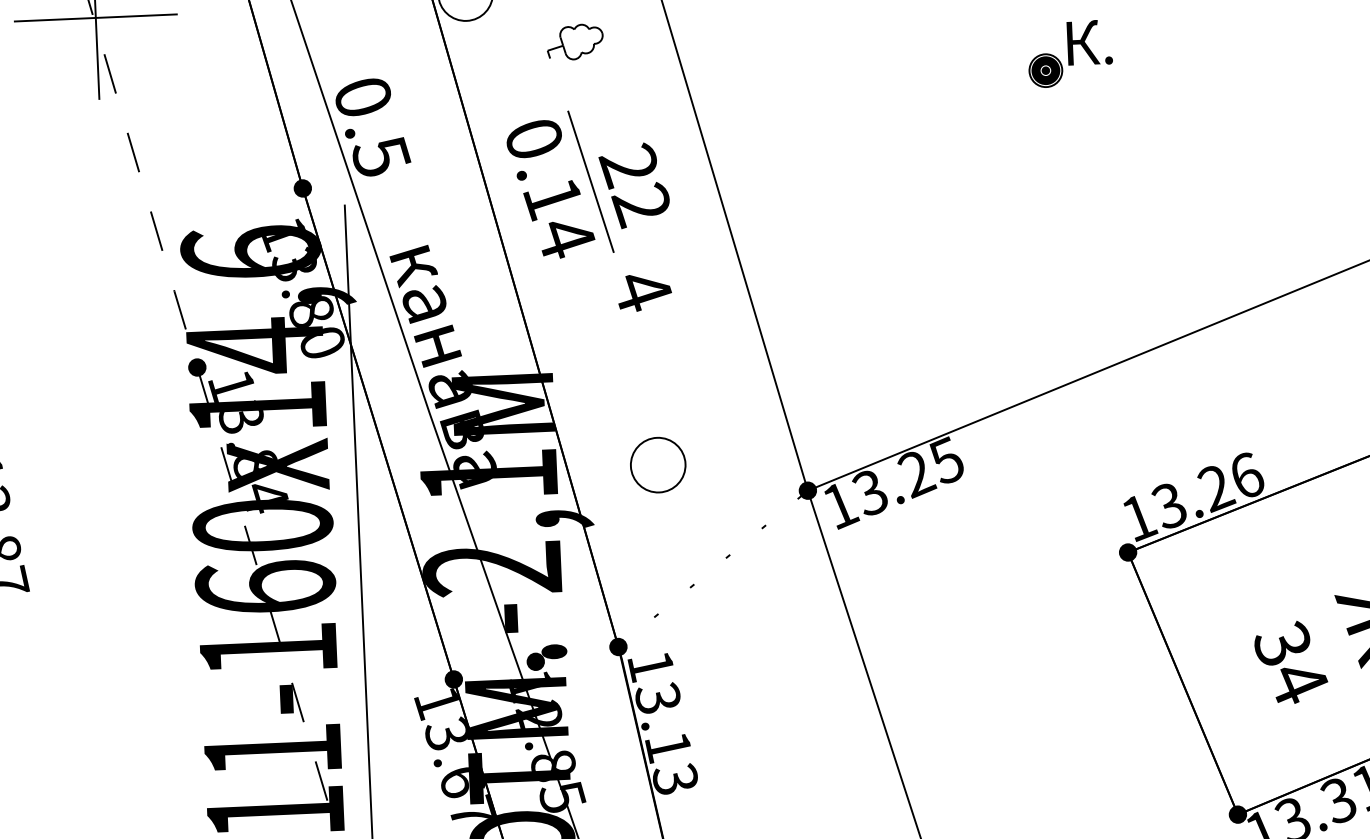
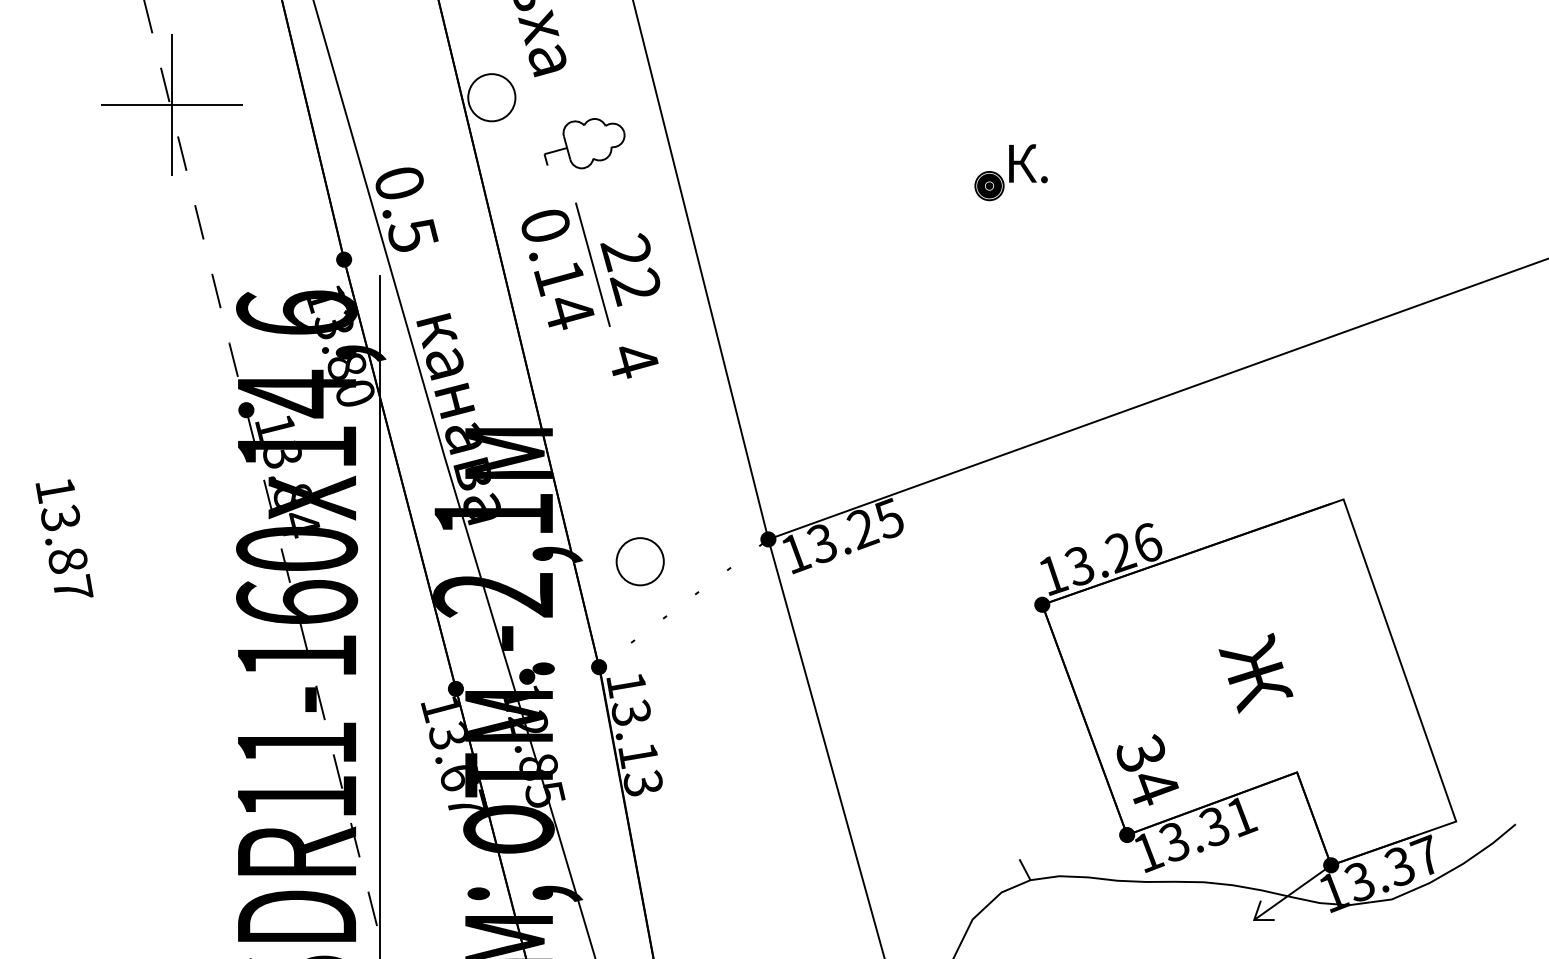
part: (575, 41) -> (584, 143), size x1.67
part: (657, 464) -> (639, 561), moved
text: (1290, 662) -> (1147, 769), moved

